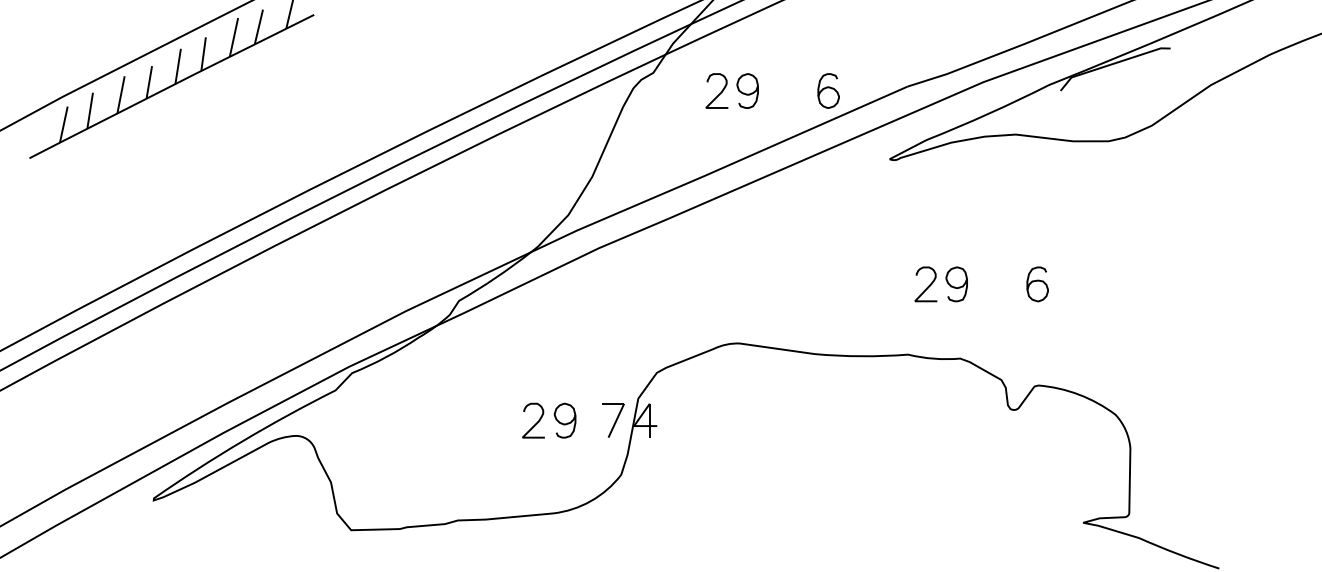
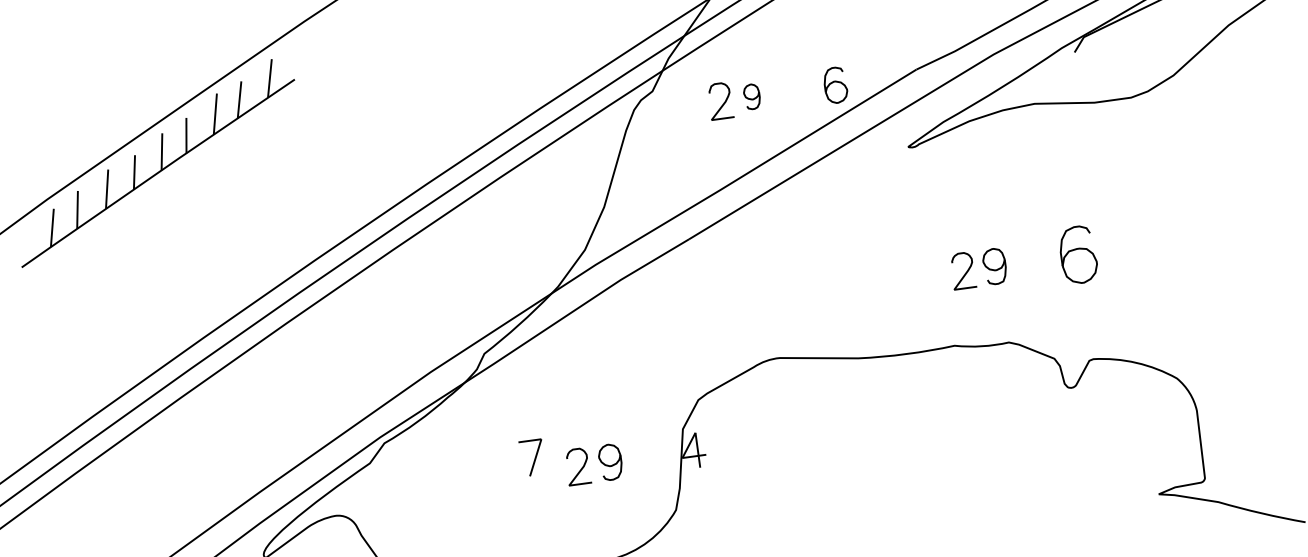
part: (747, 90) -> (751, 96), size x0.7
part: (1037, 284) -> (1078, 255), size x1.6
part: (613, 420) -> (532, 457), moved

